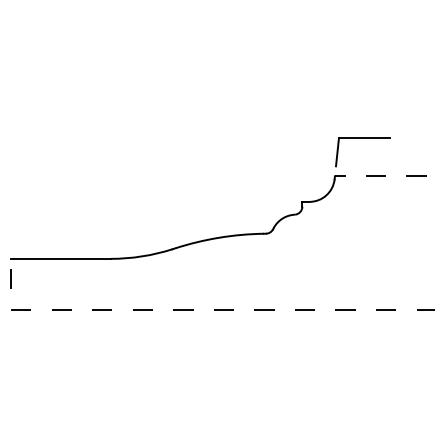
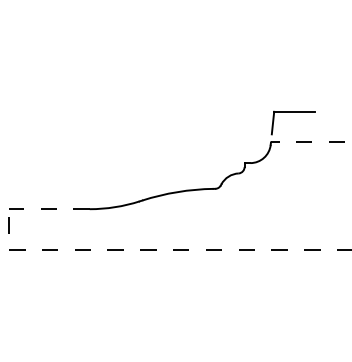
line: (59, 259) -> (48, 209), solid -> dashed

